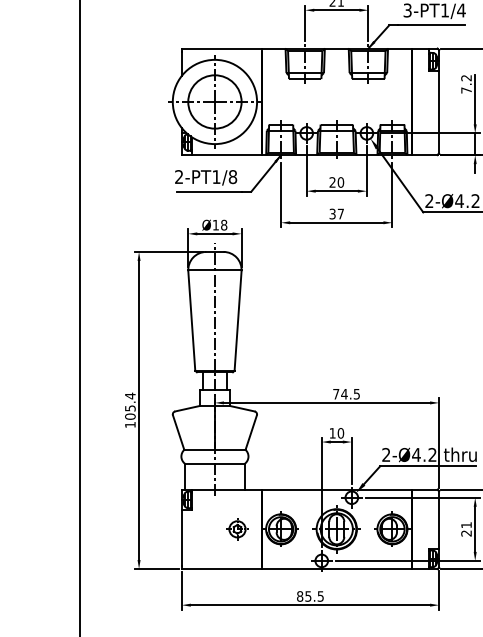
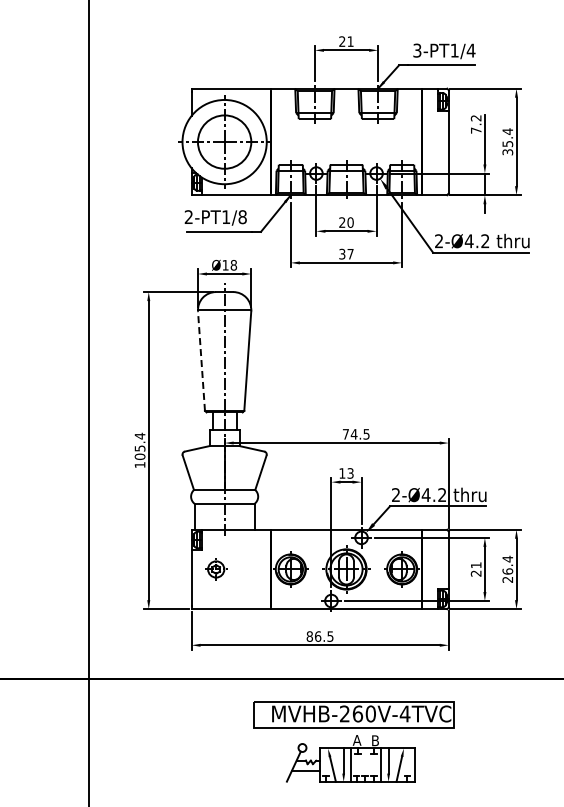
line: (191, 321) -> (201, 361), solid -> dashed
text: (340, 433) -> (350, 473), 10 -> 13
part: (237, 529) -> (216, 569), moved
text: (308, 596) -> (318, 636), 85.5 -> 86.5

